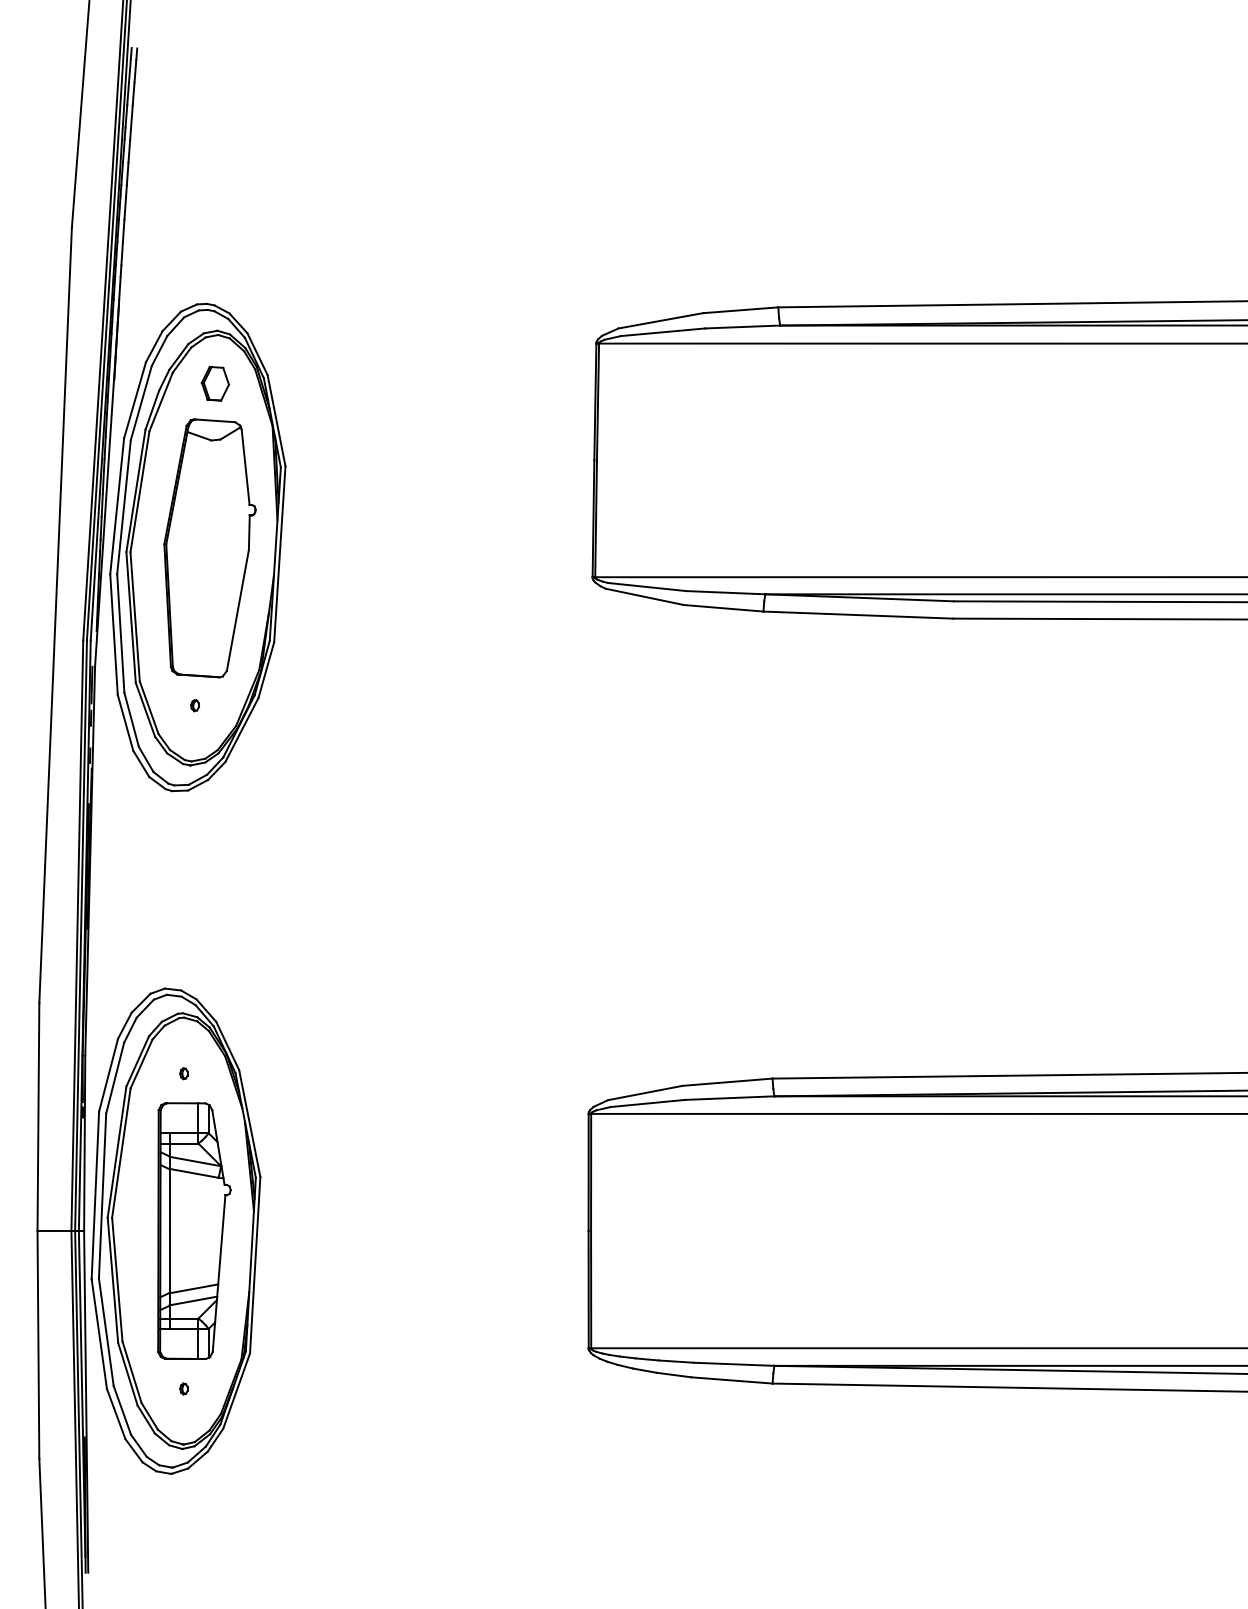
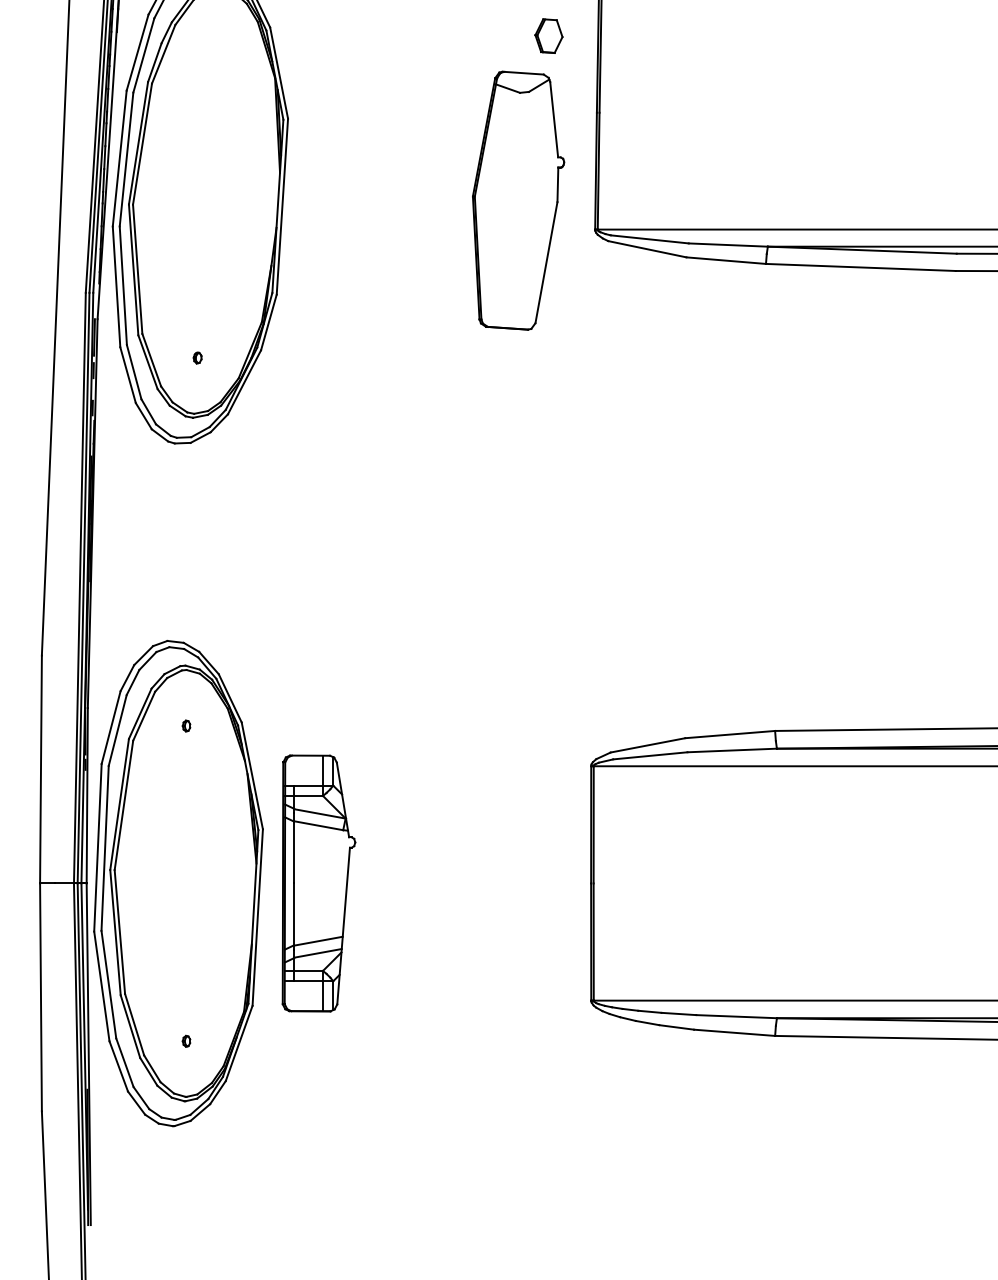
part: (214, 383) -> (548, 35), moved
part: (209, 548) -> (518, 200), moved
part: (194, 1230) -> (319, 882), moved

